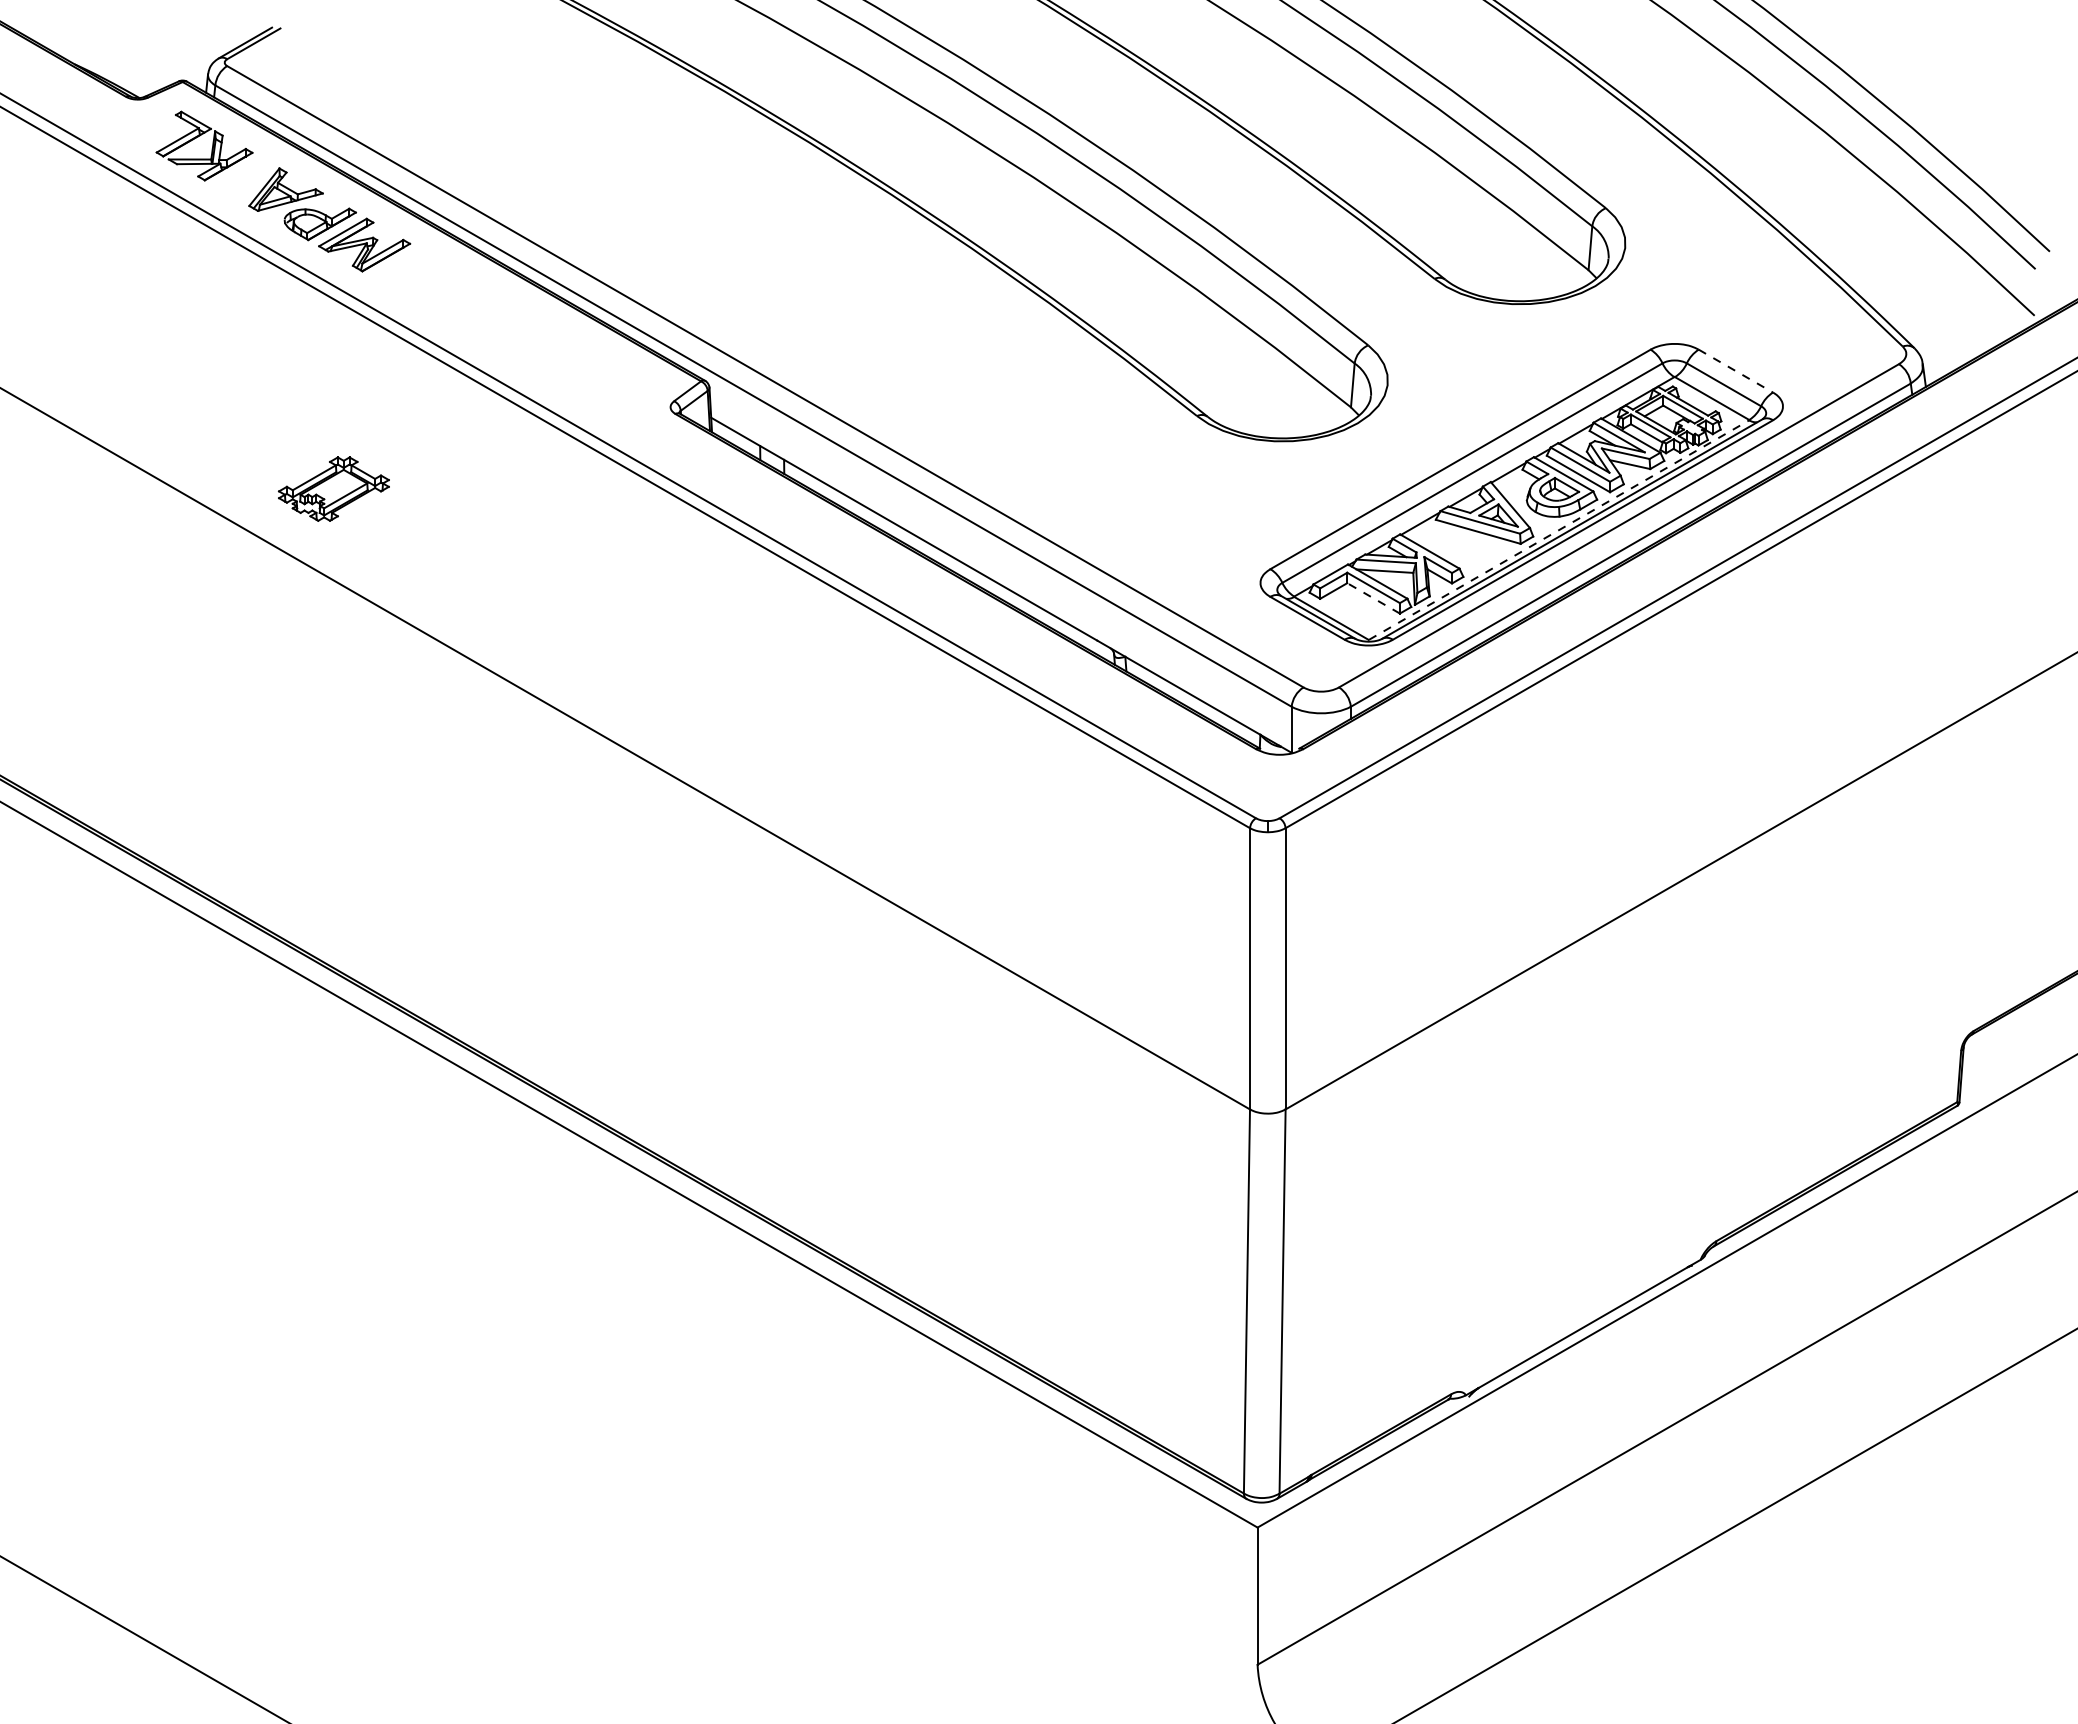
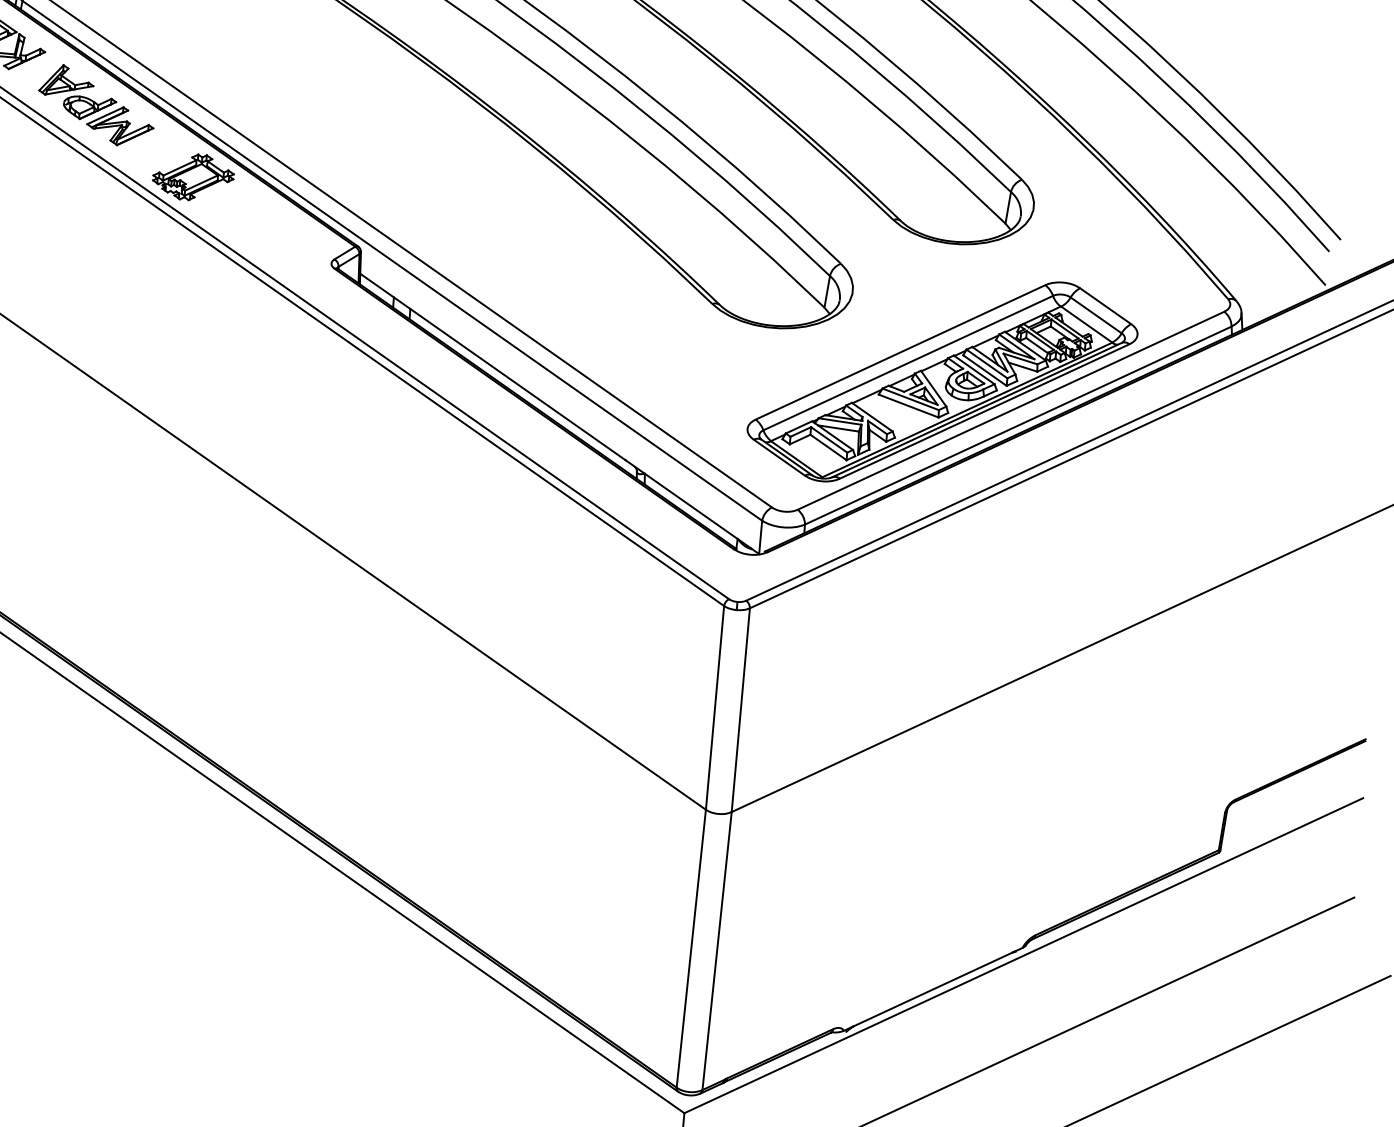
line: (1735, 371) -> (1105, 306), dashed -> solid
part: (333, 488) -> (193, 176), moved
line: (1559, 529) -> (967, 409), dashed -> solid
line: (1373, 598) -> (828, 447), dashed -> solid

